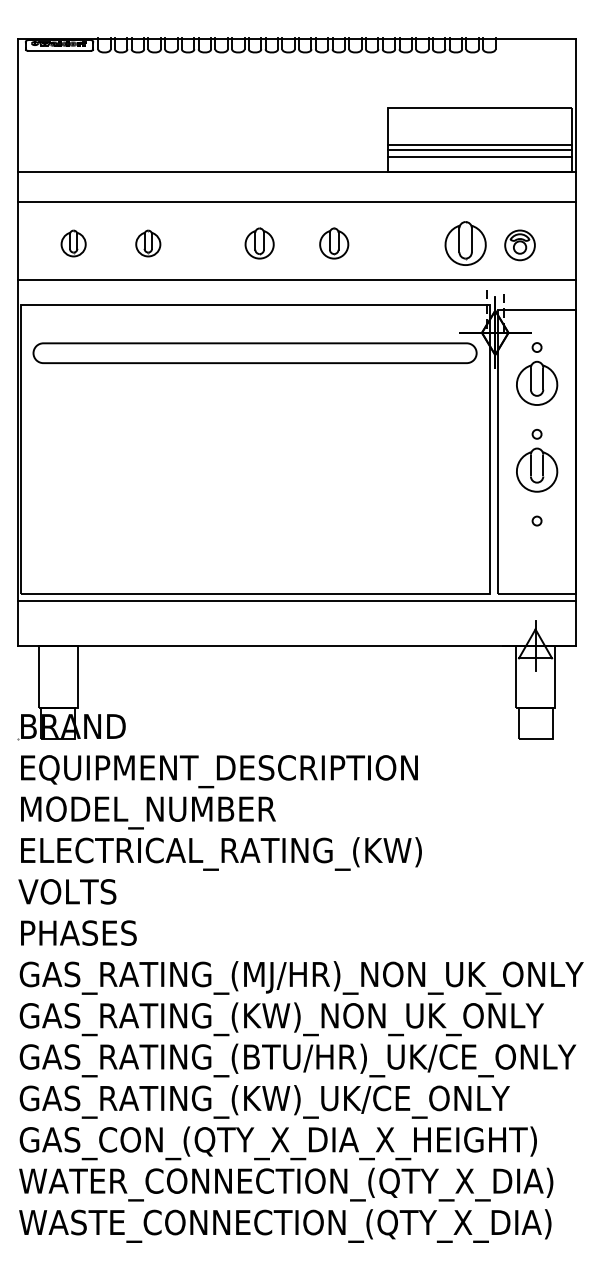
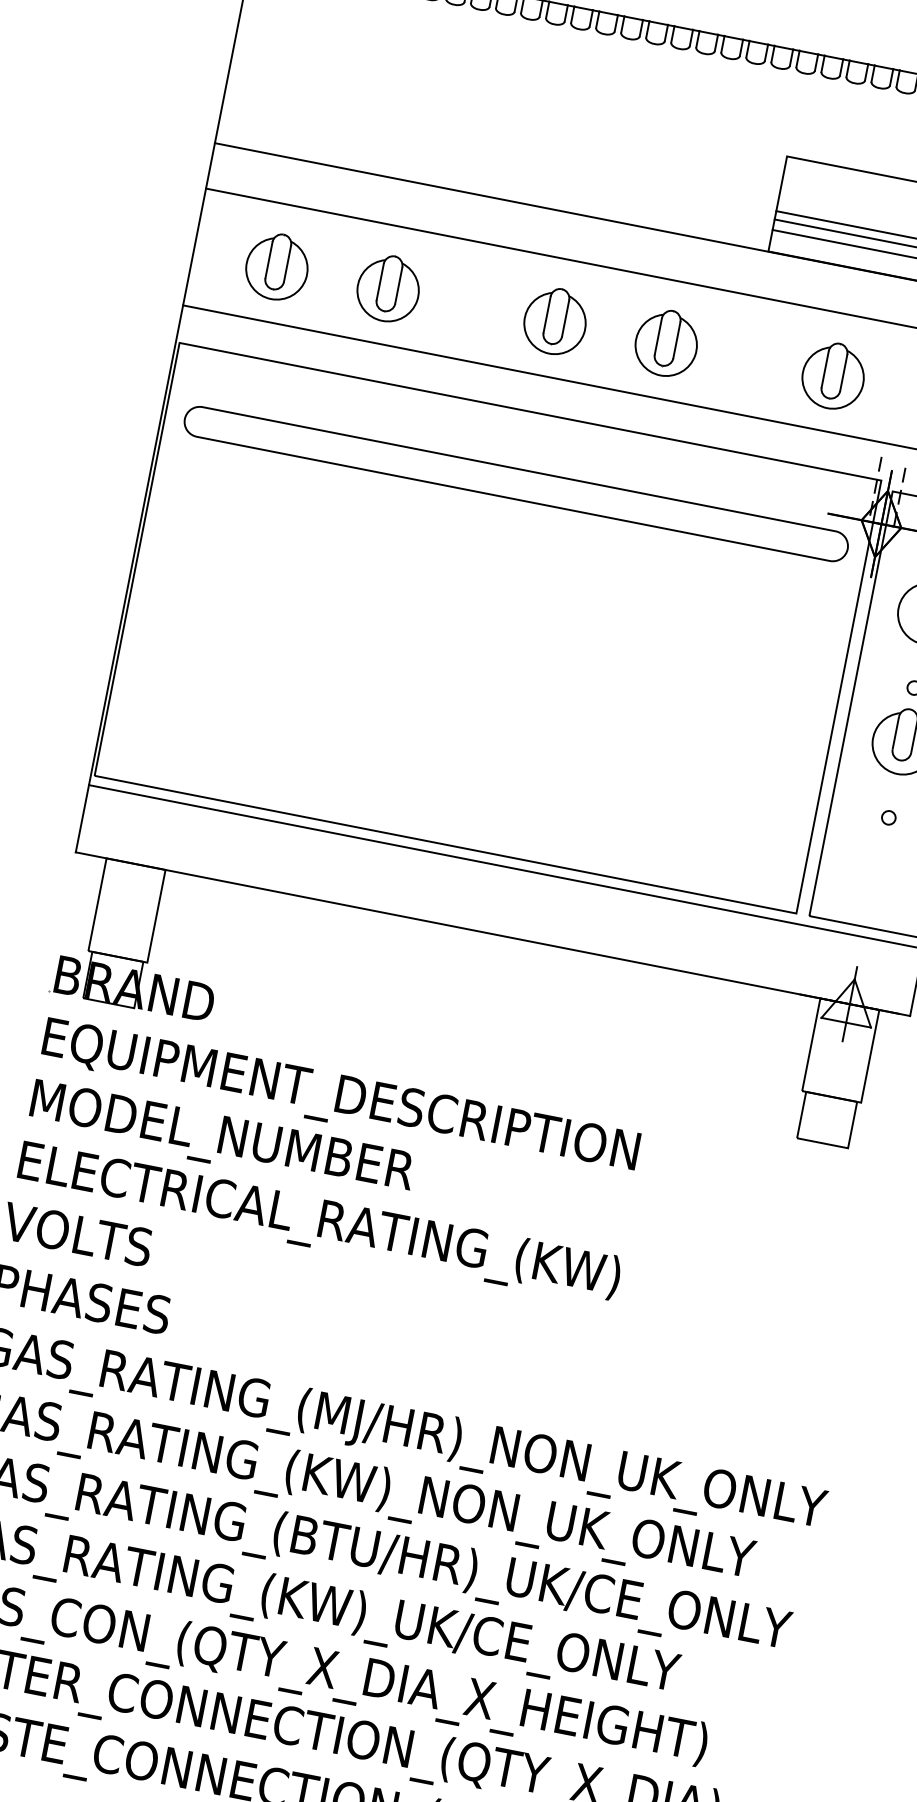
part: (73, 243) -> (276, 266), size x1.67
part: (148, 243) -> (389, 288), size x1.67
part: (259, 243) -> (555, 321), size x1.43
part: (334, 243) -> (667, 343), size x1.43
part: (465, 243) -> (833, 375), moved

